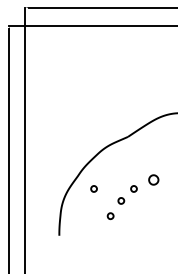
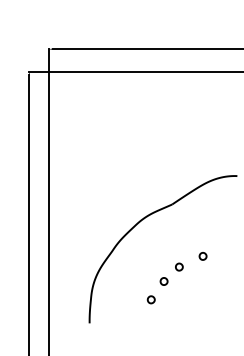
part: (153, 180) -> (202, 256), size x0.62
part: (94, 188) -> (131, 266), removed

